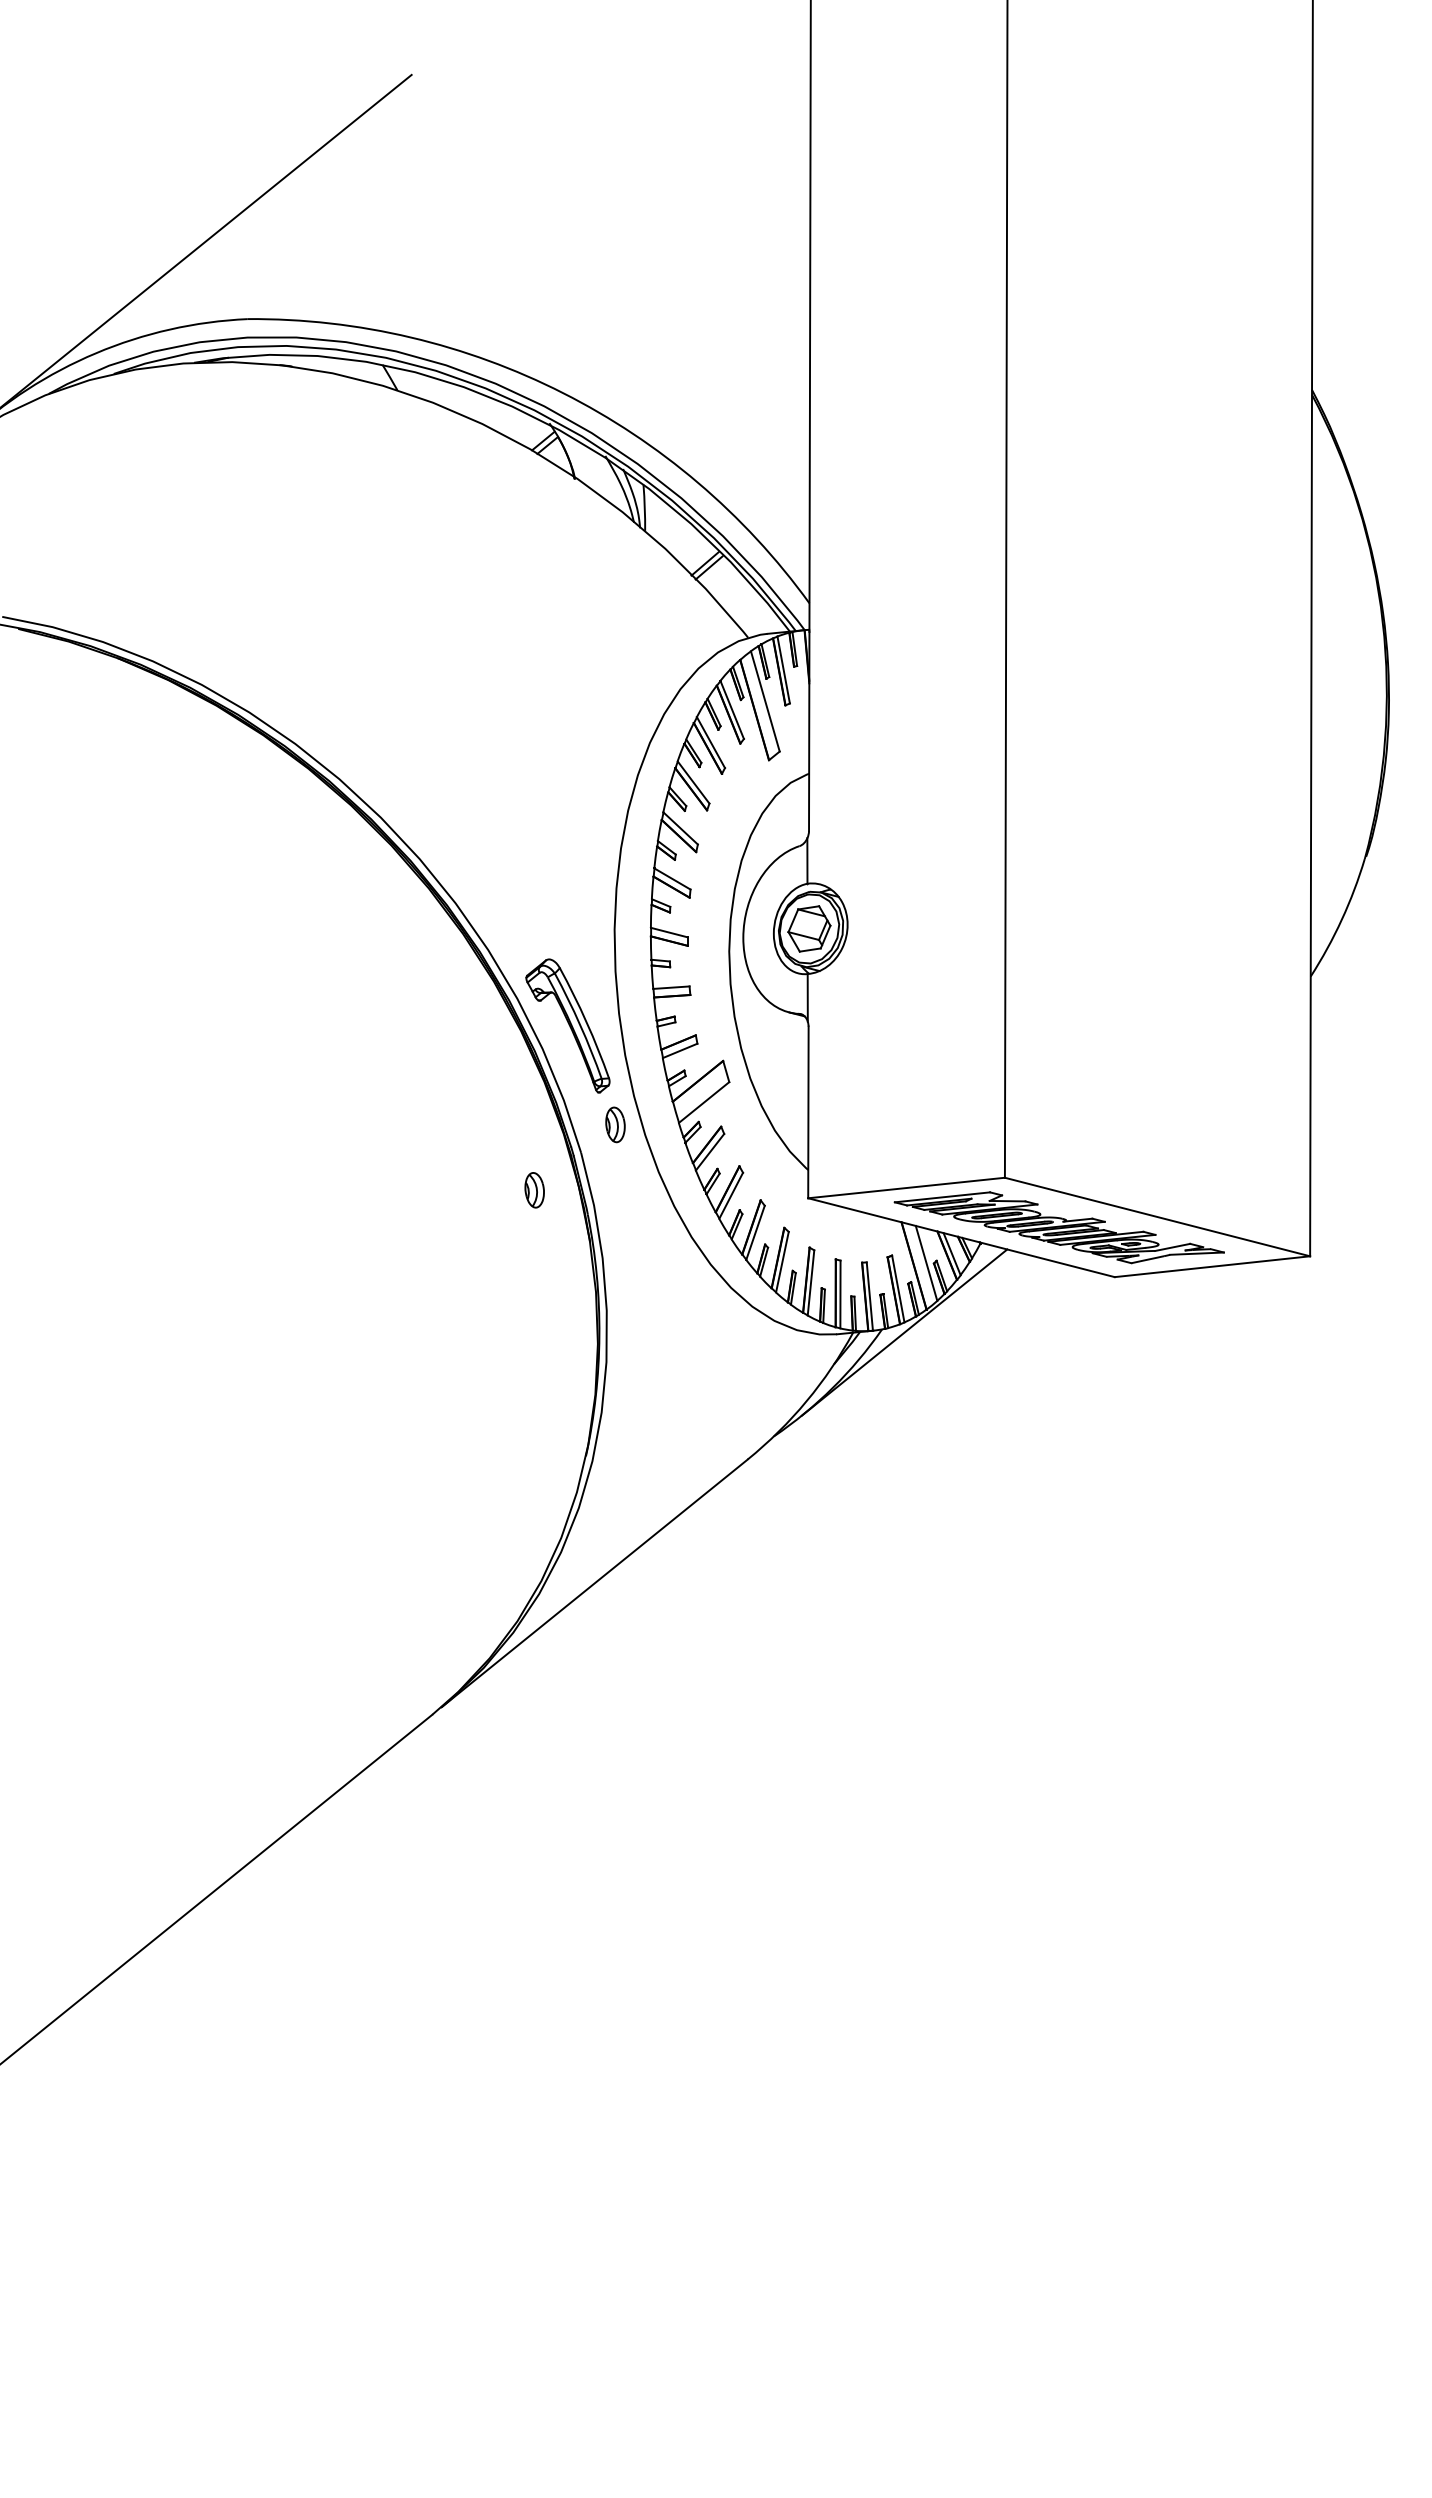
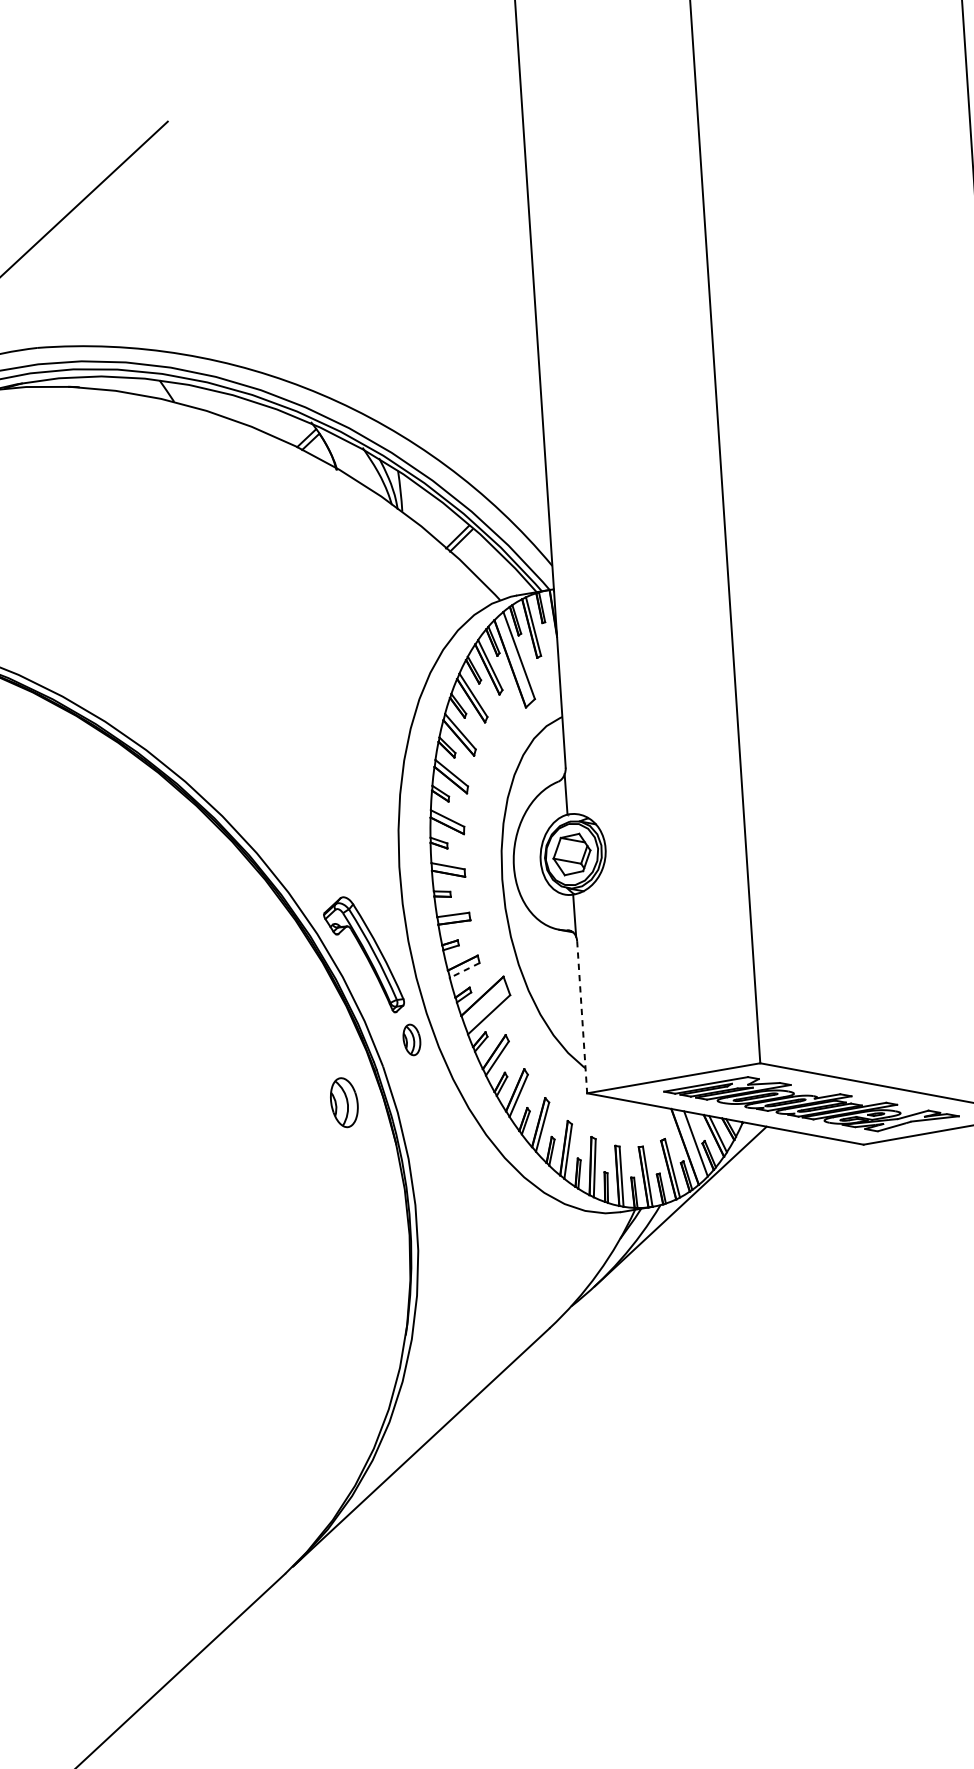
line: (680, 1050) -> (465, 970), solid -> dashed
line: (808, 1112) -> (582, 1017), solid -> dashed
part: (534, 1190) -> (344, 1102), size x1.6

